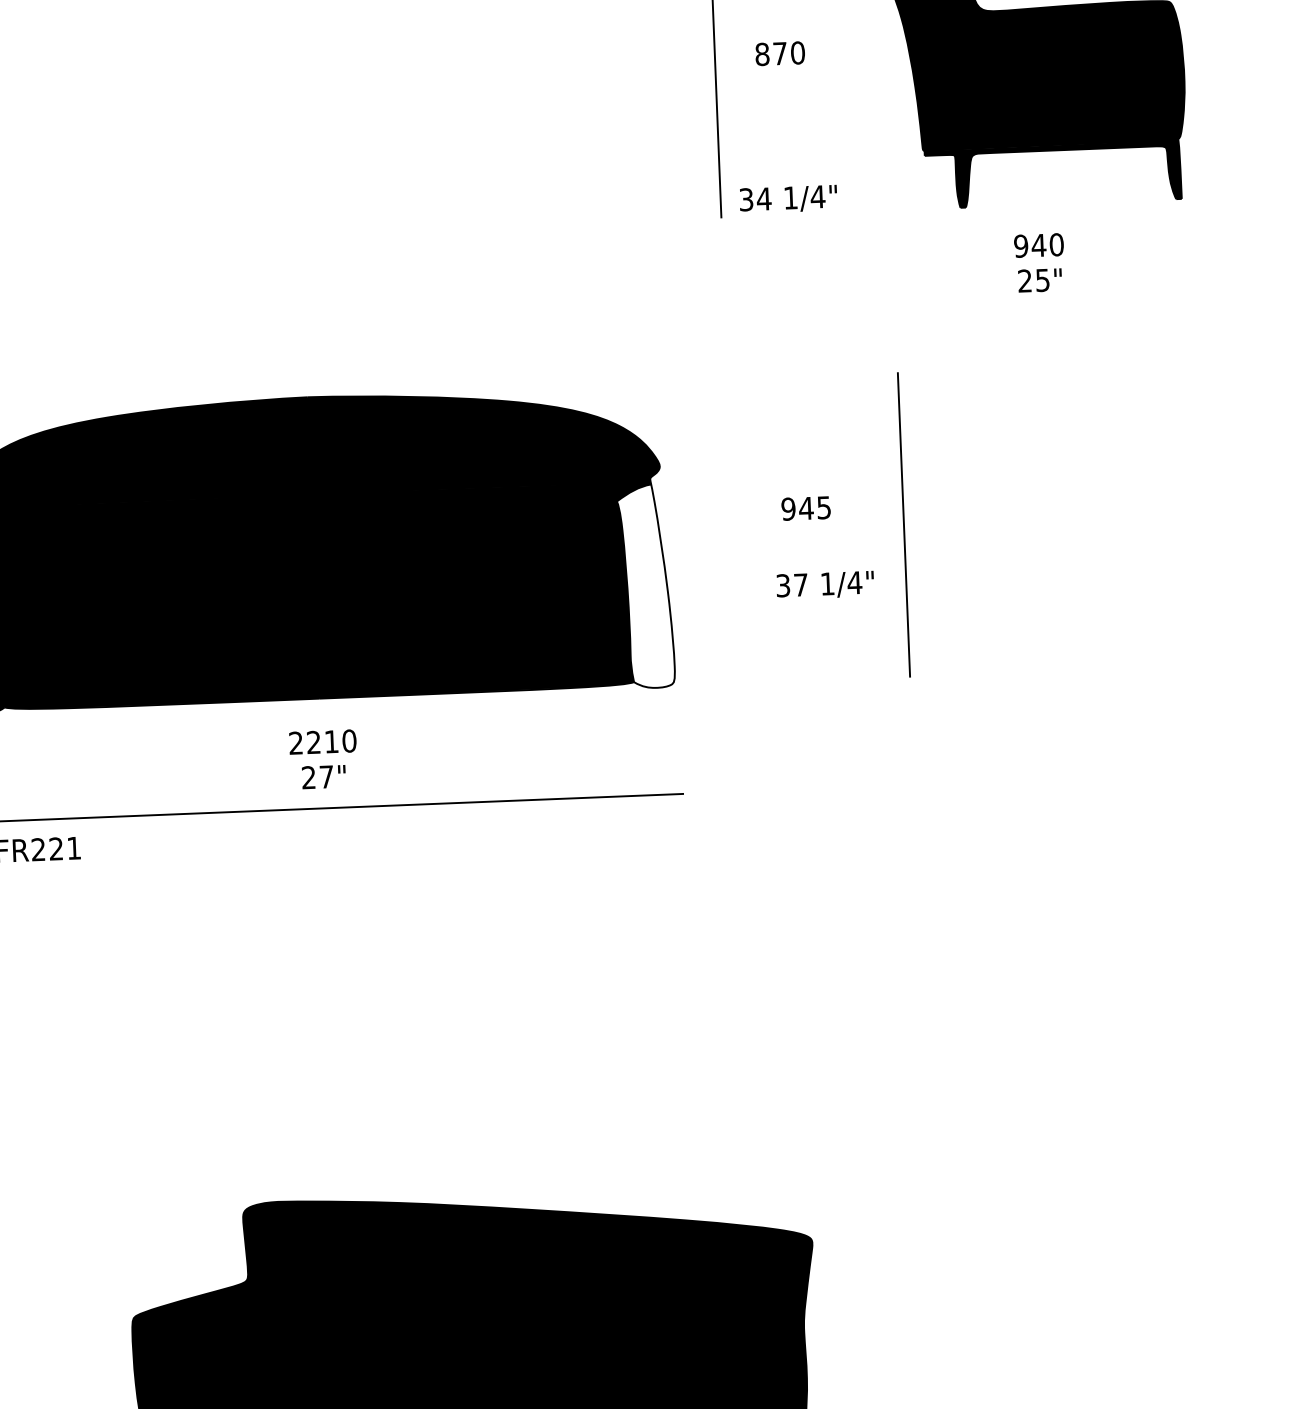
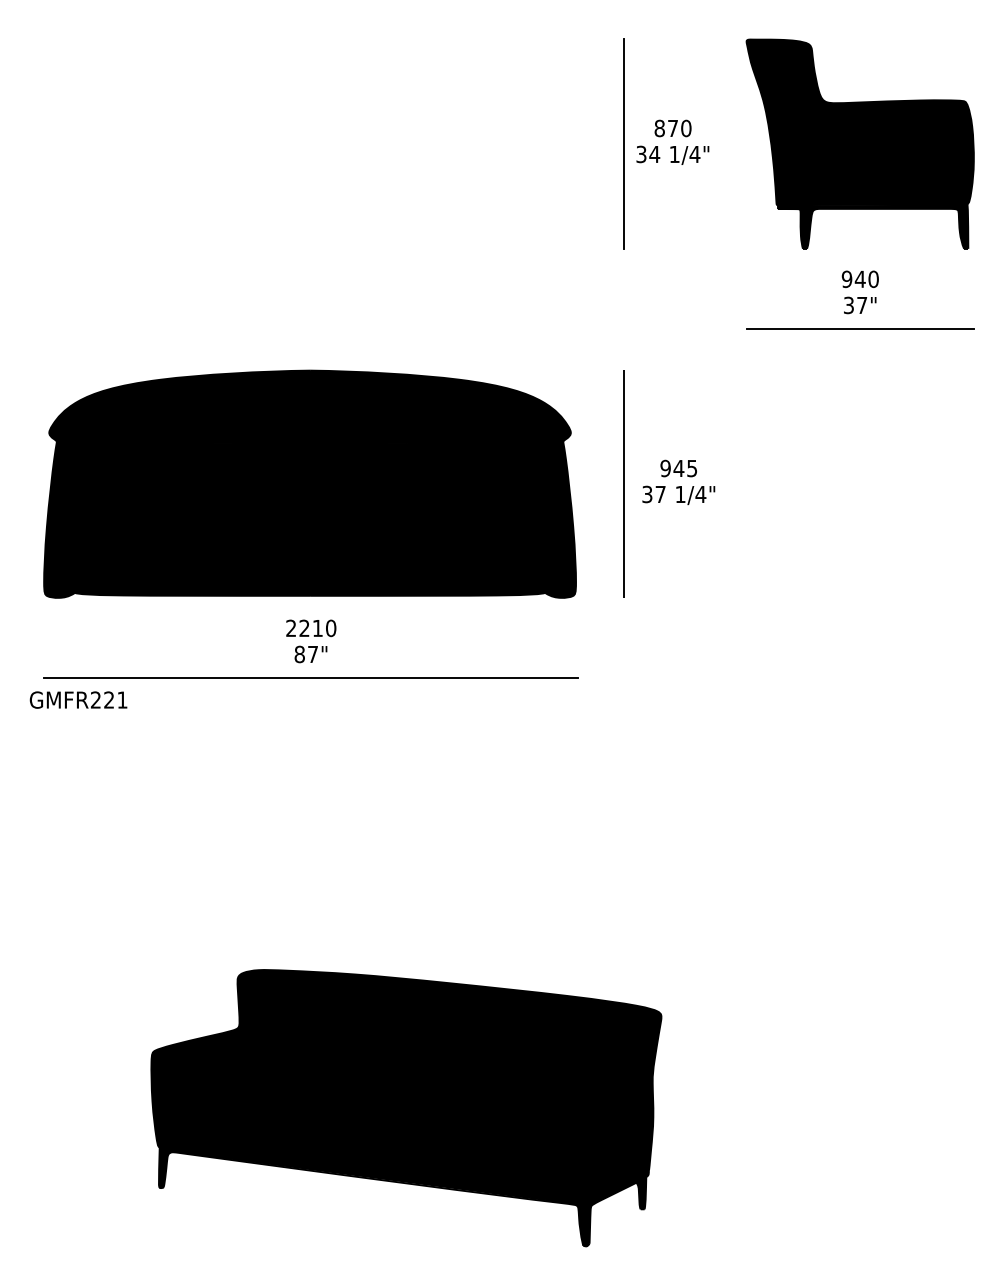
text: (787, 198) -> (672, 154), moved
text: (1033, 280) -> (855, 305), 25" -> 37"
line: (1040, 311) -> (859, 328), added
line: (902, 524) -> (623, 483), moved
fill: (645, 585) -> (556, 521), added
text: (824, 585) -> (678, 495), moved
text: (308, 777) -> (299, 654), 27" -> 87"

